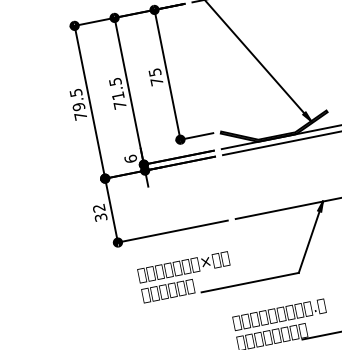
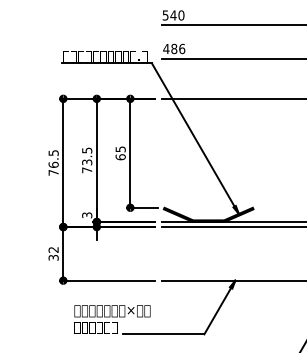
text: (156, 82) -> (120, 157), 75 -> 65
text: (118, 95) -> (87, 162), 71.5 -> 73.5
text: (78, 106) -> (53, 164), 79.5 -> 76.5
text: (131, 159) -> (87, 215), 6 -> 3

